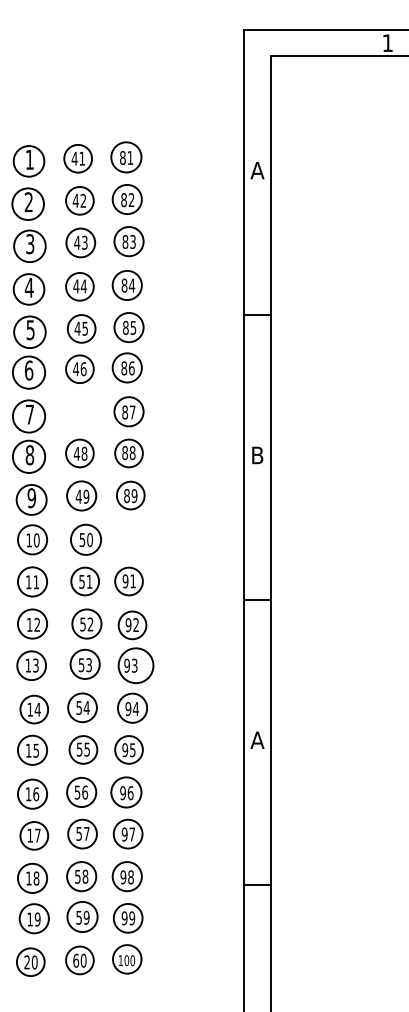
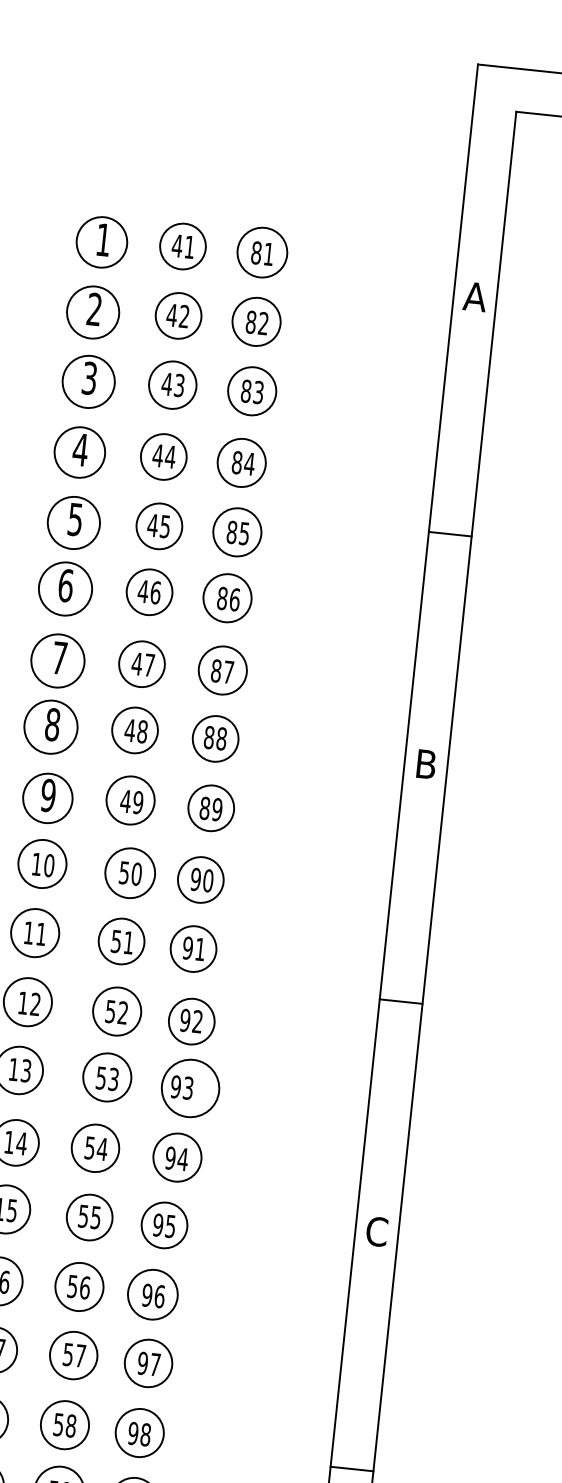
part: (79, 412) -> (141, 663), added
part: (128, 539) -> (199, 880), added
text: (257, 740) -> (376, 1232), A -> C

